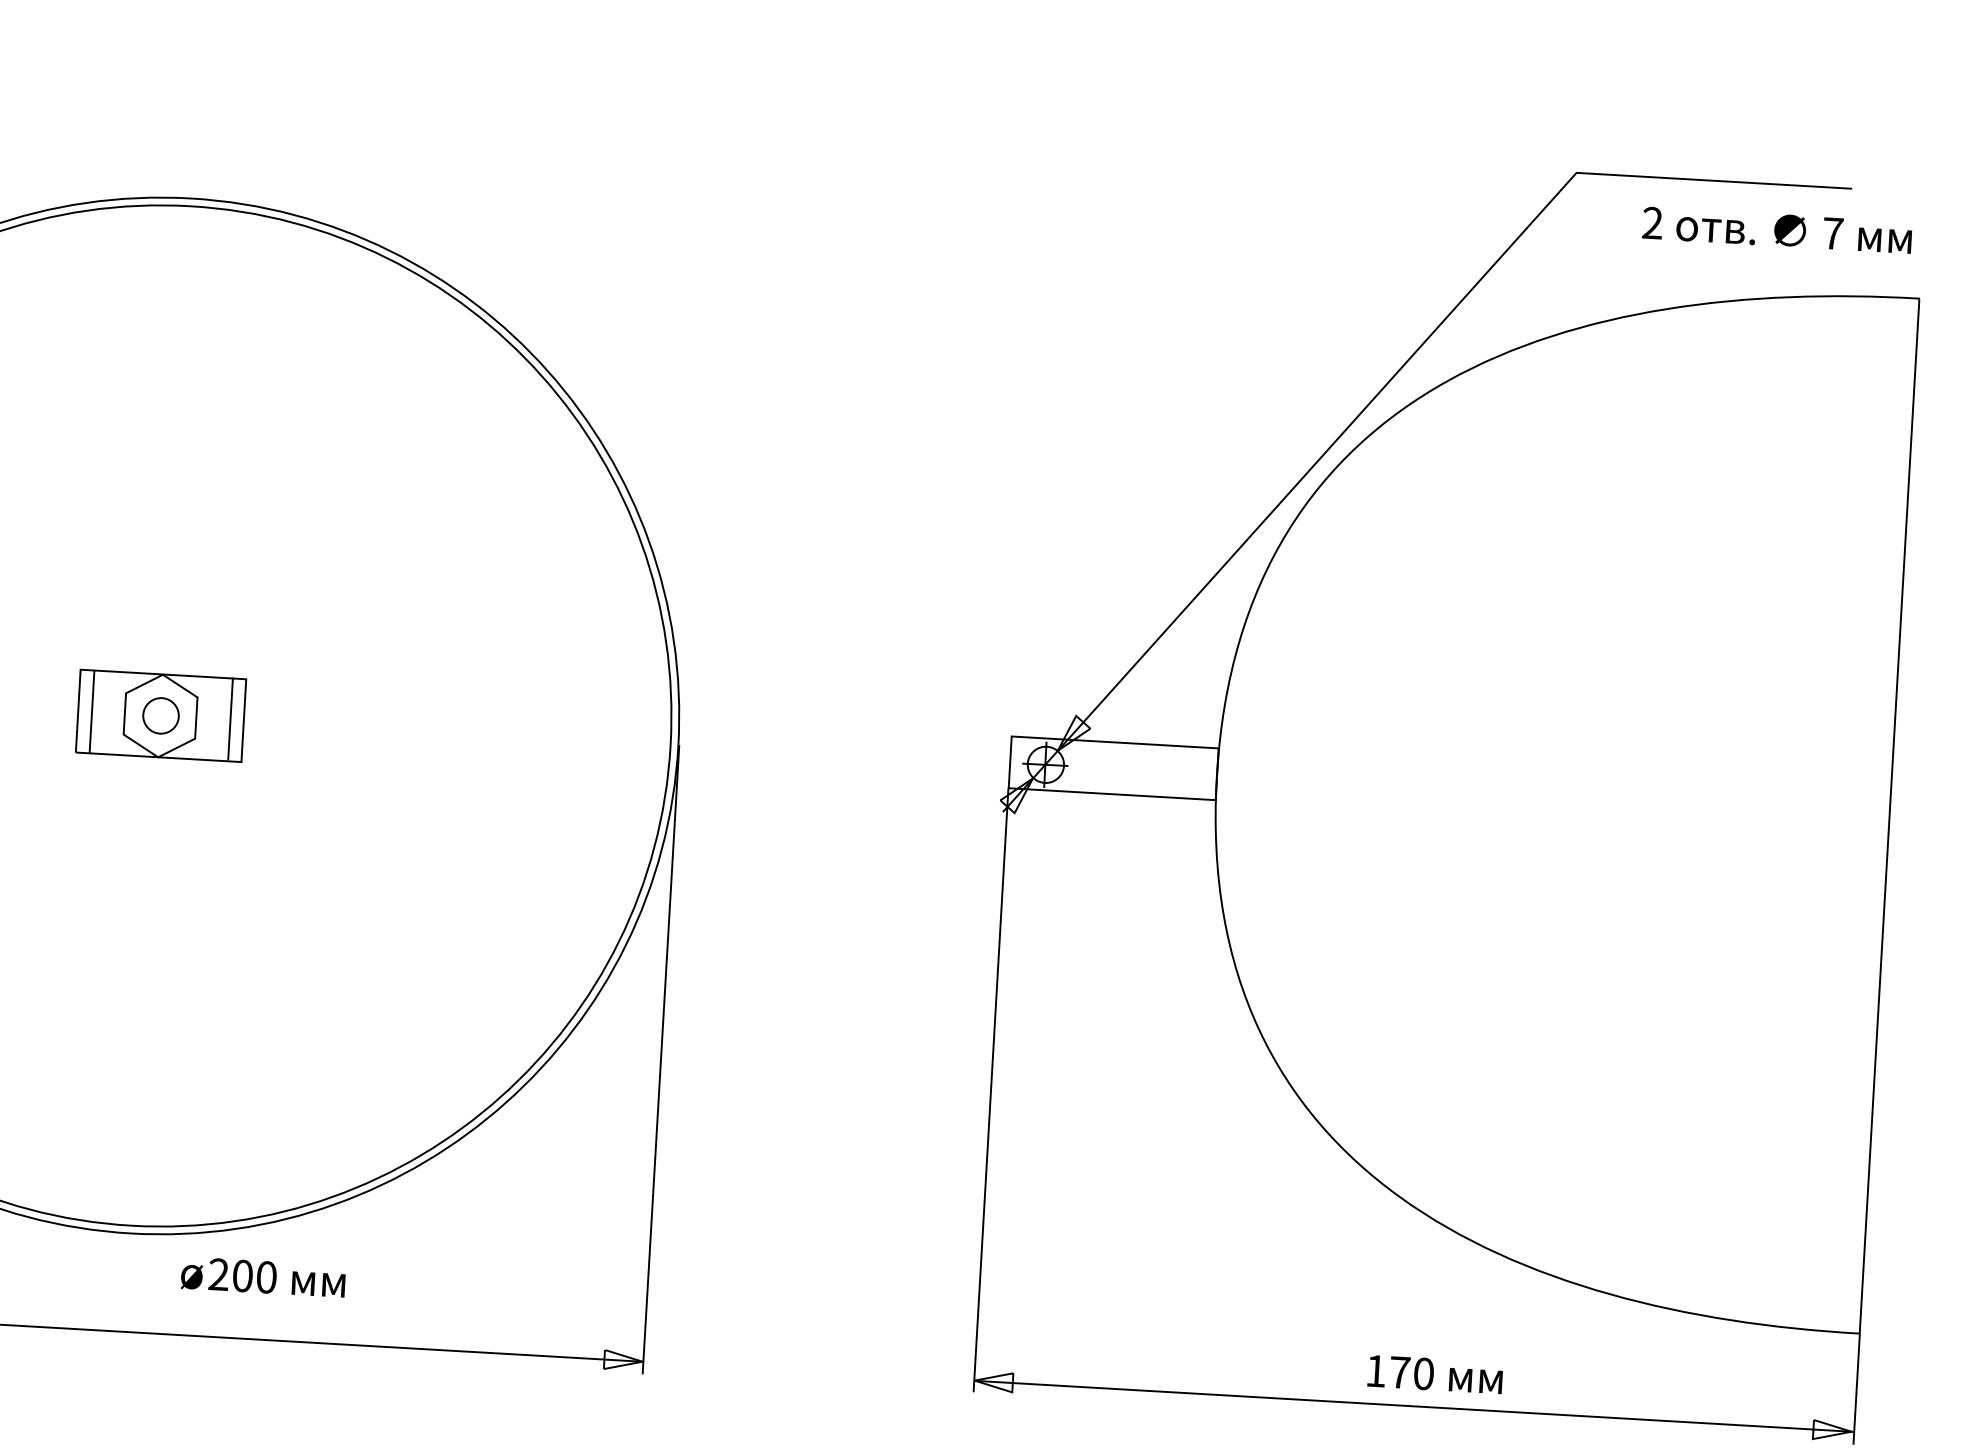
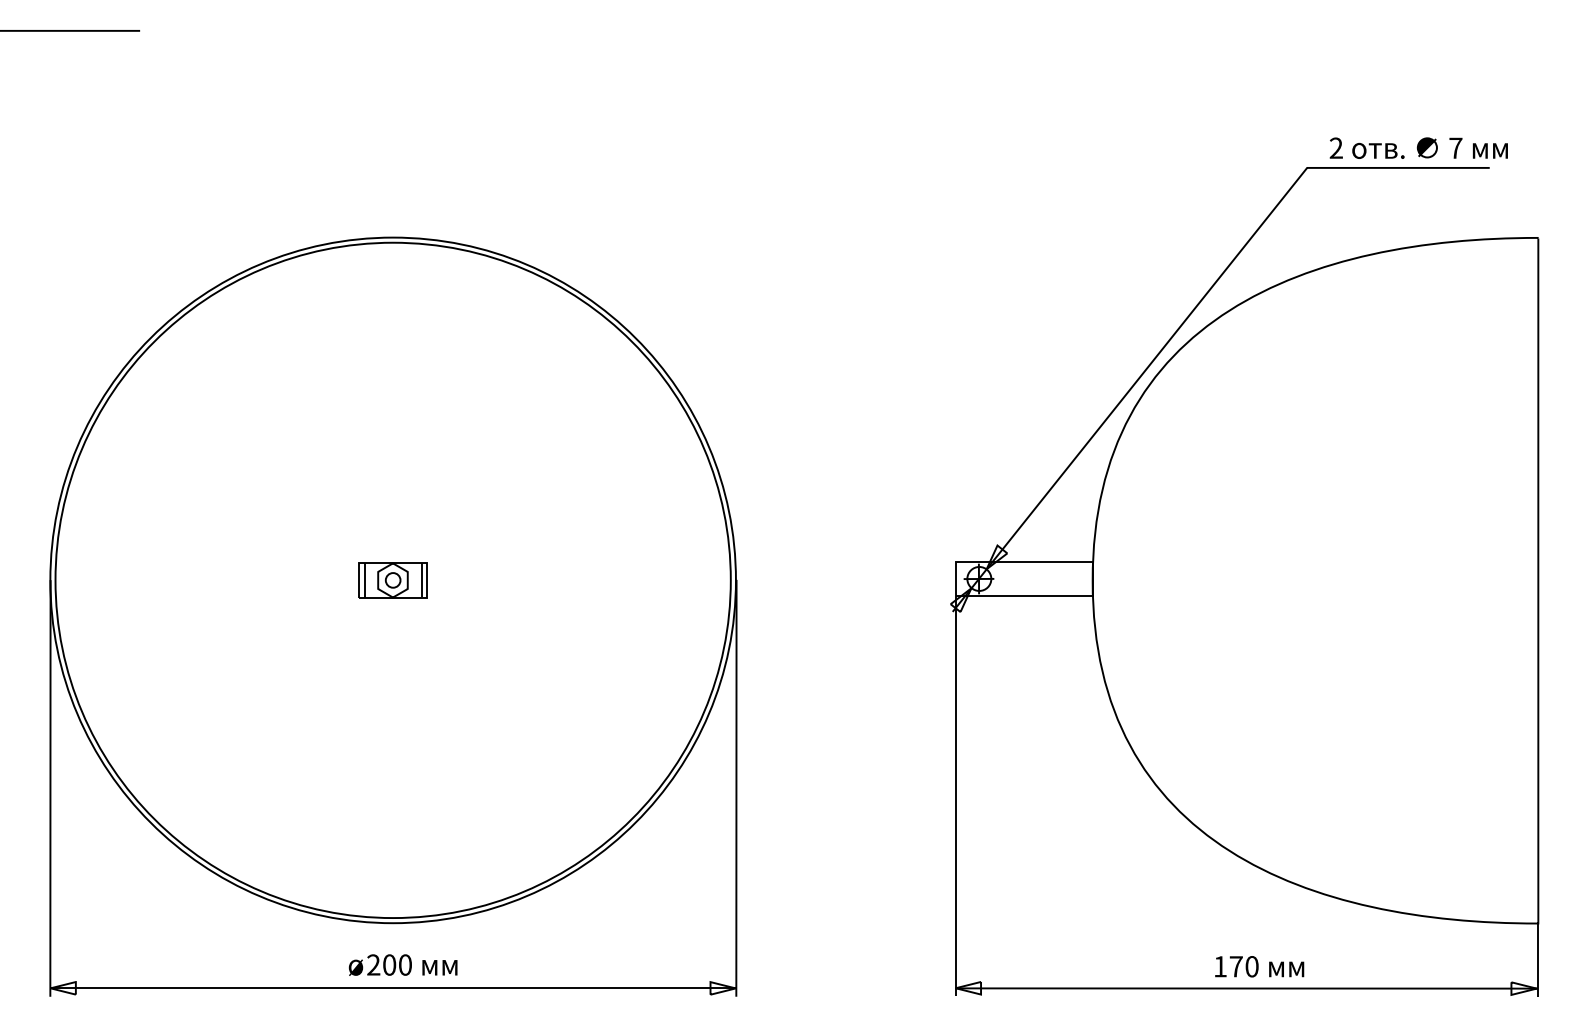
text: (1776, 229) -> (1418, 147), moved
part: (159, 716) -> (392, 580), size x0.62
text: (262, 1276) -> (402, 964), moved

